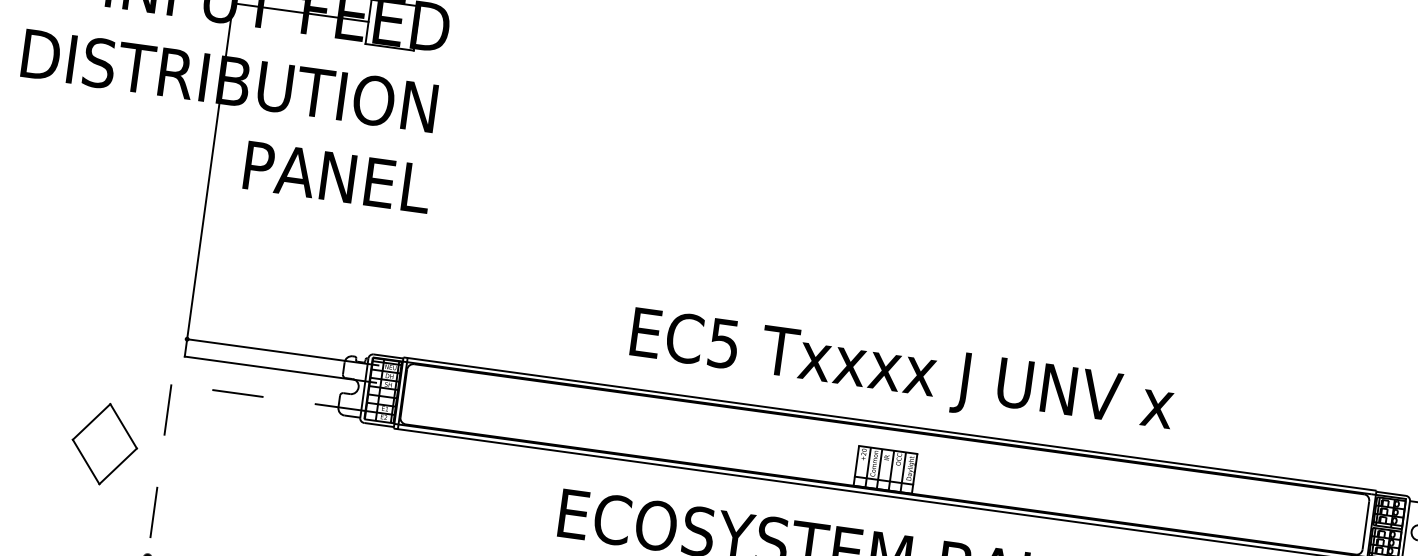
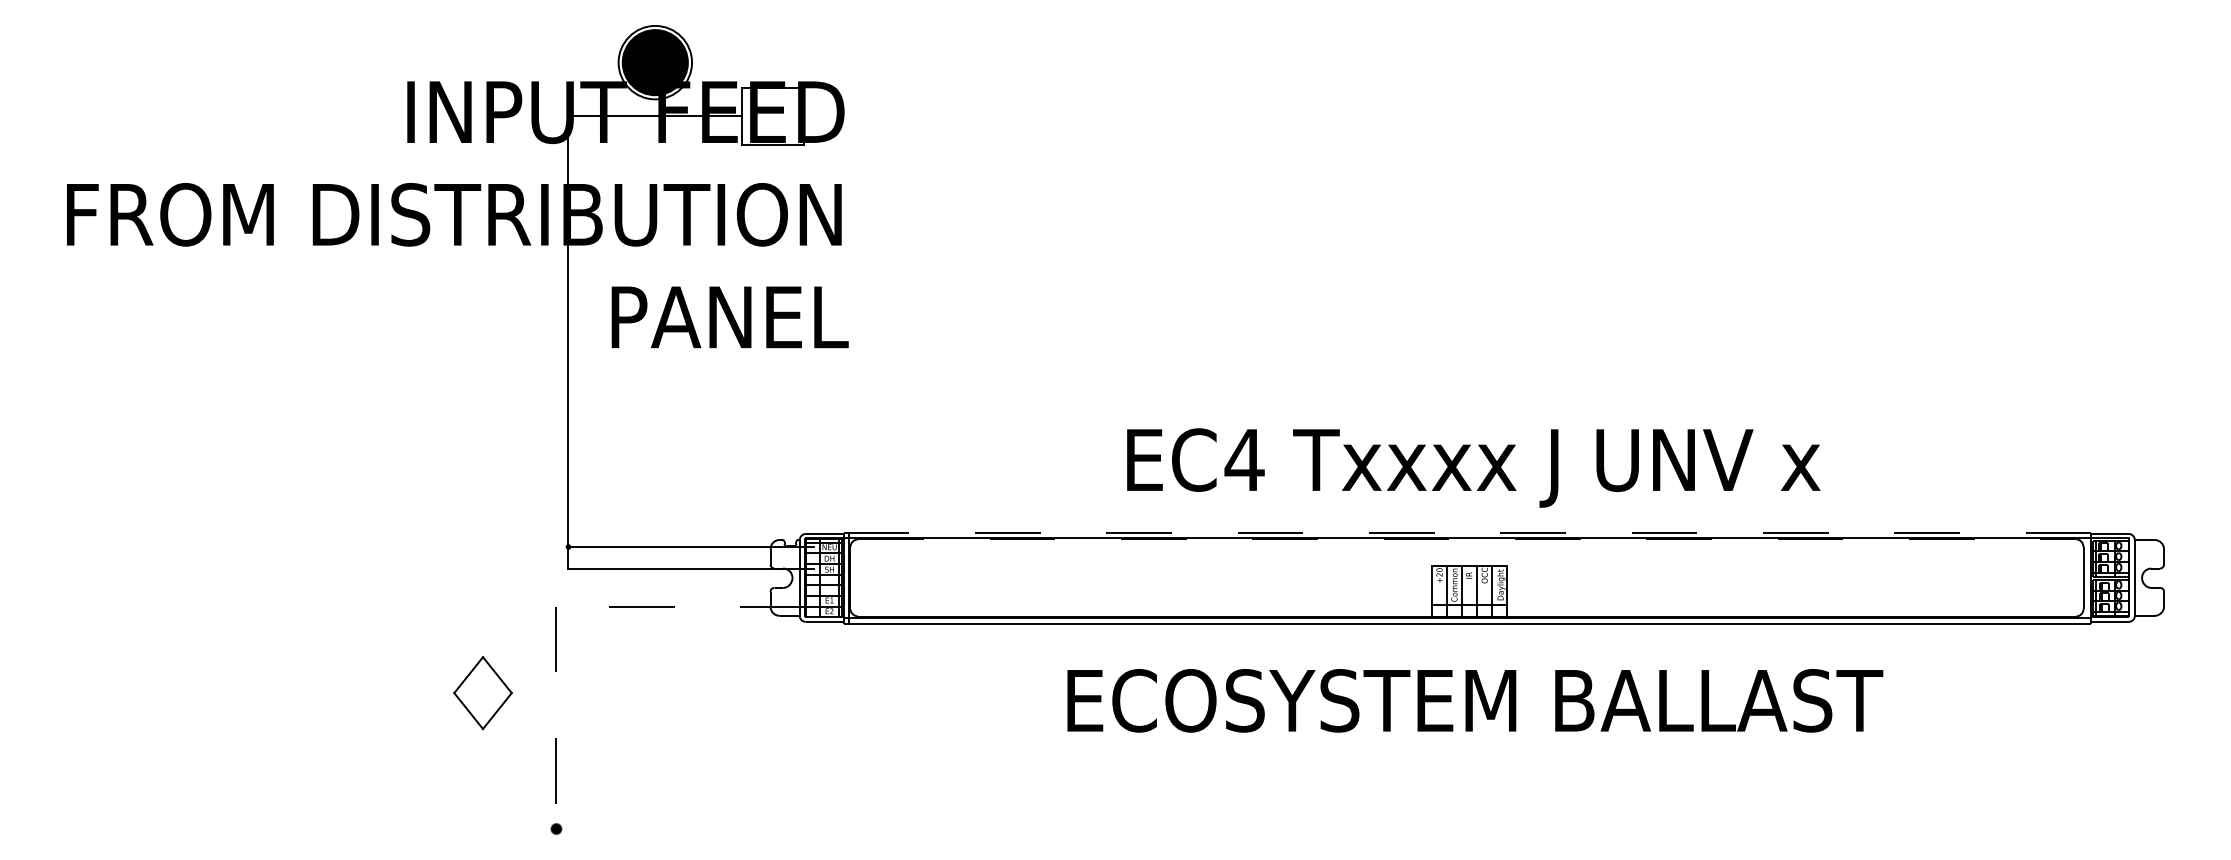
text: (723, 343) -> (1244, 460), EC5 -> EC4
line: (890, 424) -> (1467, 532), solid -> dashed
line: (889, 429) -> (1467, 539), solid -> dashed
part: (104, 443) -> (482, 692), size x0.7

